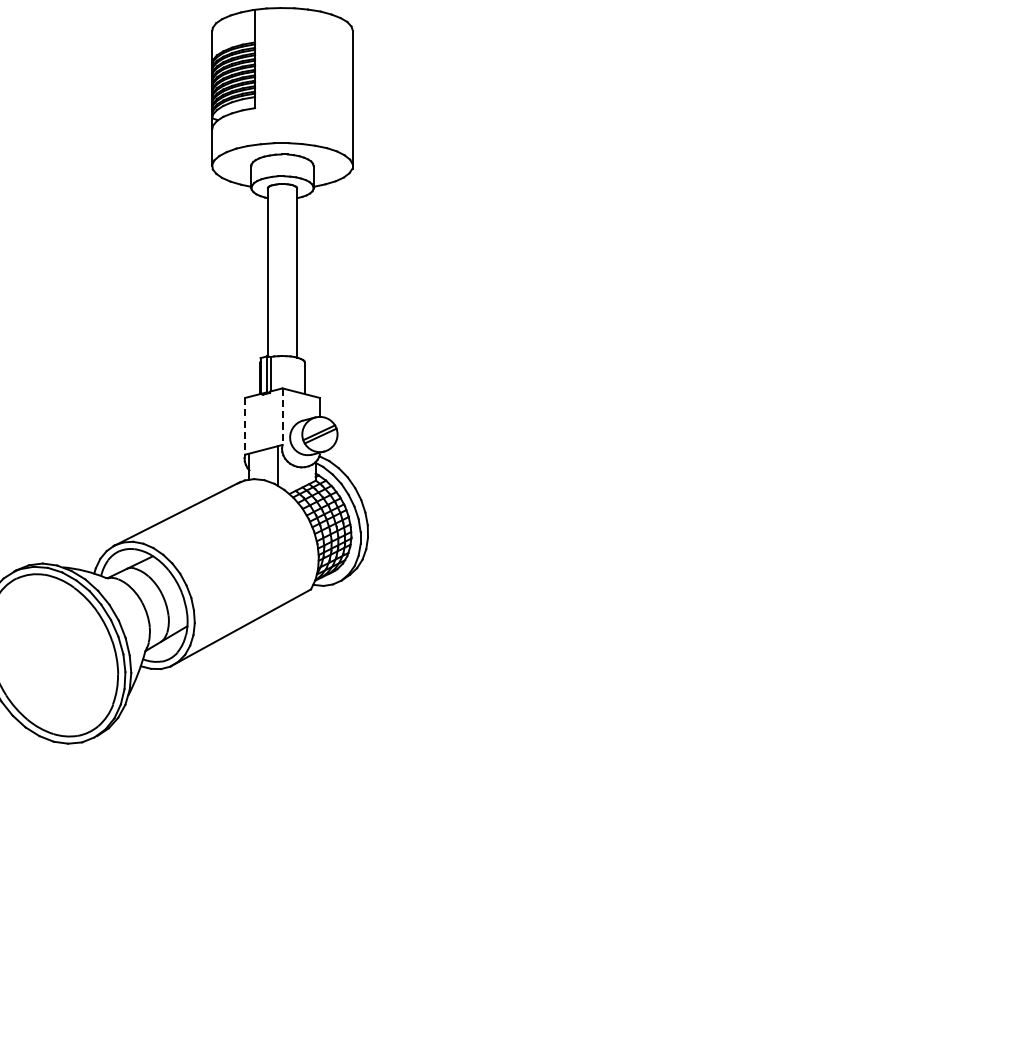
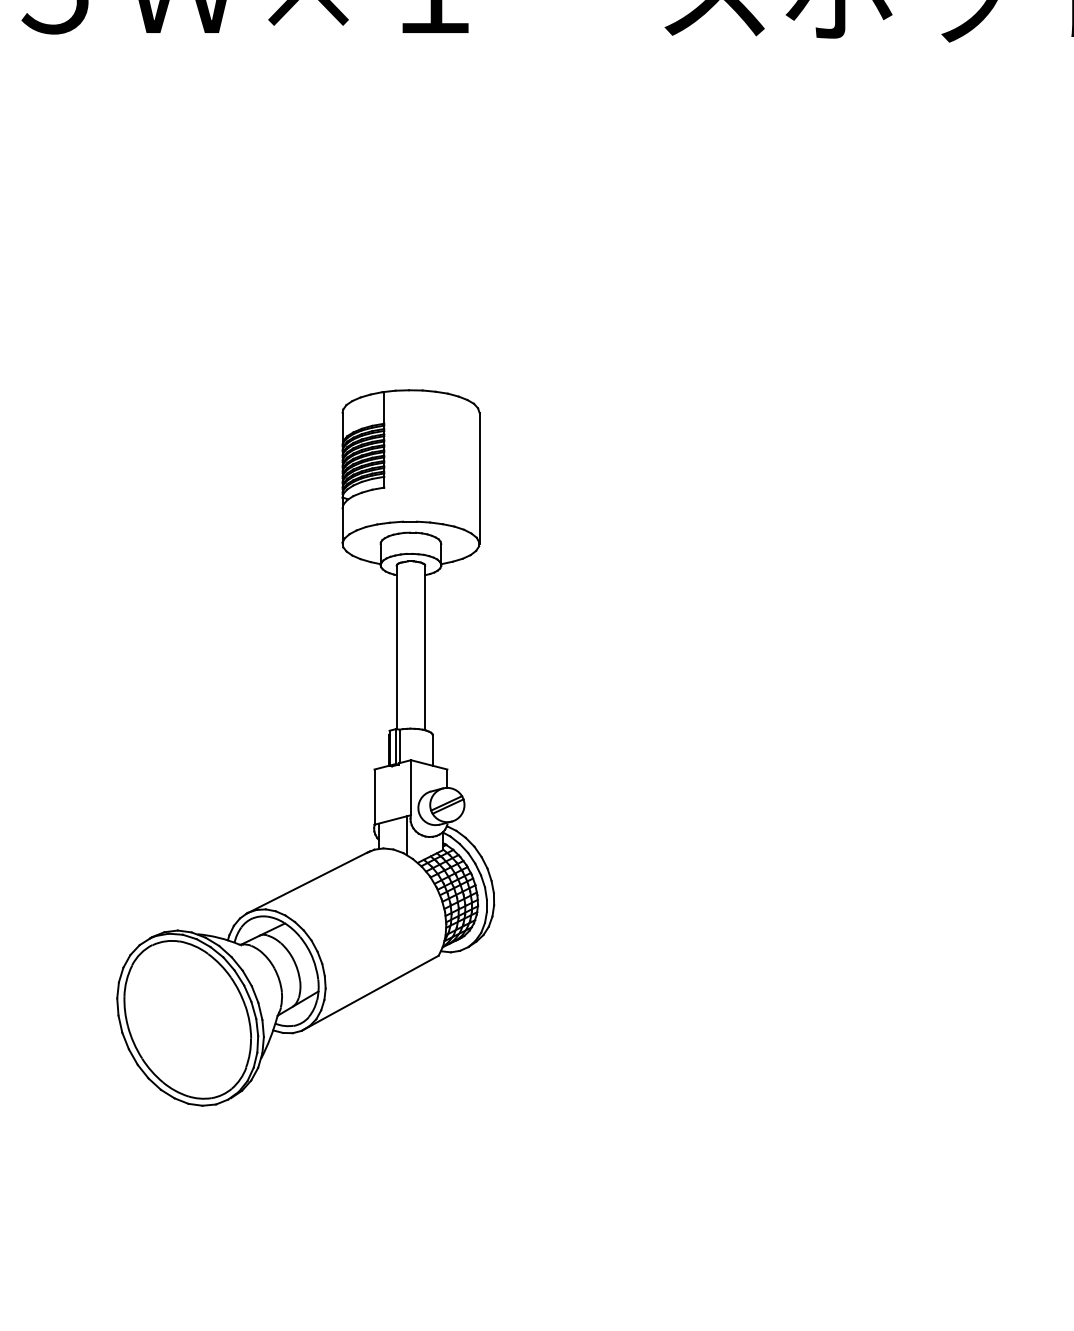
line: (282, 416) -> (410, 787), dashed -> solid
line: (245, 426) -> (374, 797), dashed -> solid

